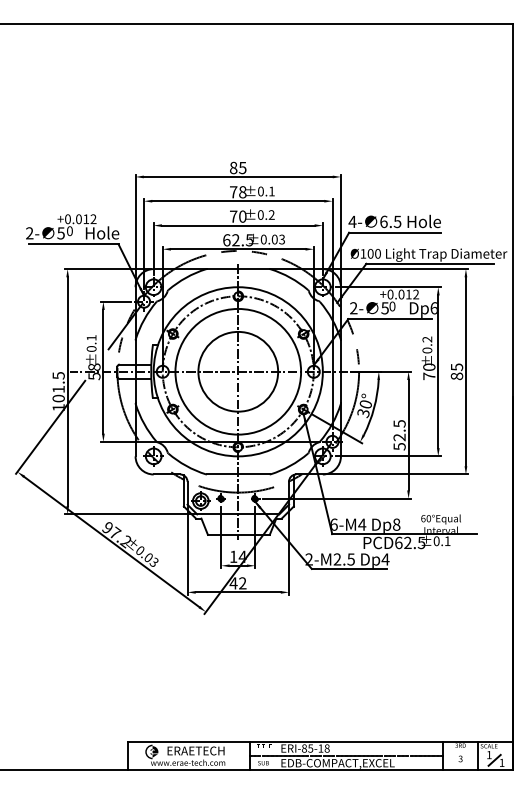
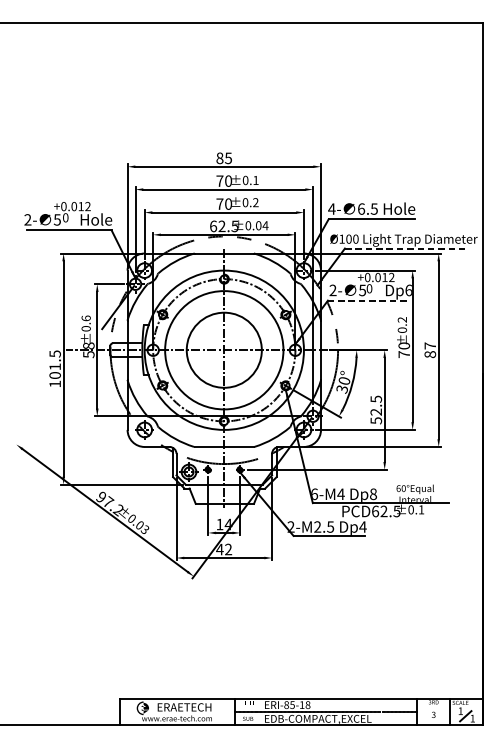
text: (242, 192) -> (228, 181), 78 -> 70
text: (281, 239) -> (265, 225), ±0.03 -> ±0.04
line: (429, 263) -> (404, 248), solid -> dashed
line: (390, 319) -> (367, 301), solid -> dashed
text: (91, 337) -> (86, 317), ±0.1 -> ±0.6
text: (457, 367) -> (430, 346), 85 -> 87
line: (50, 426) -> (47, 401), removed

